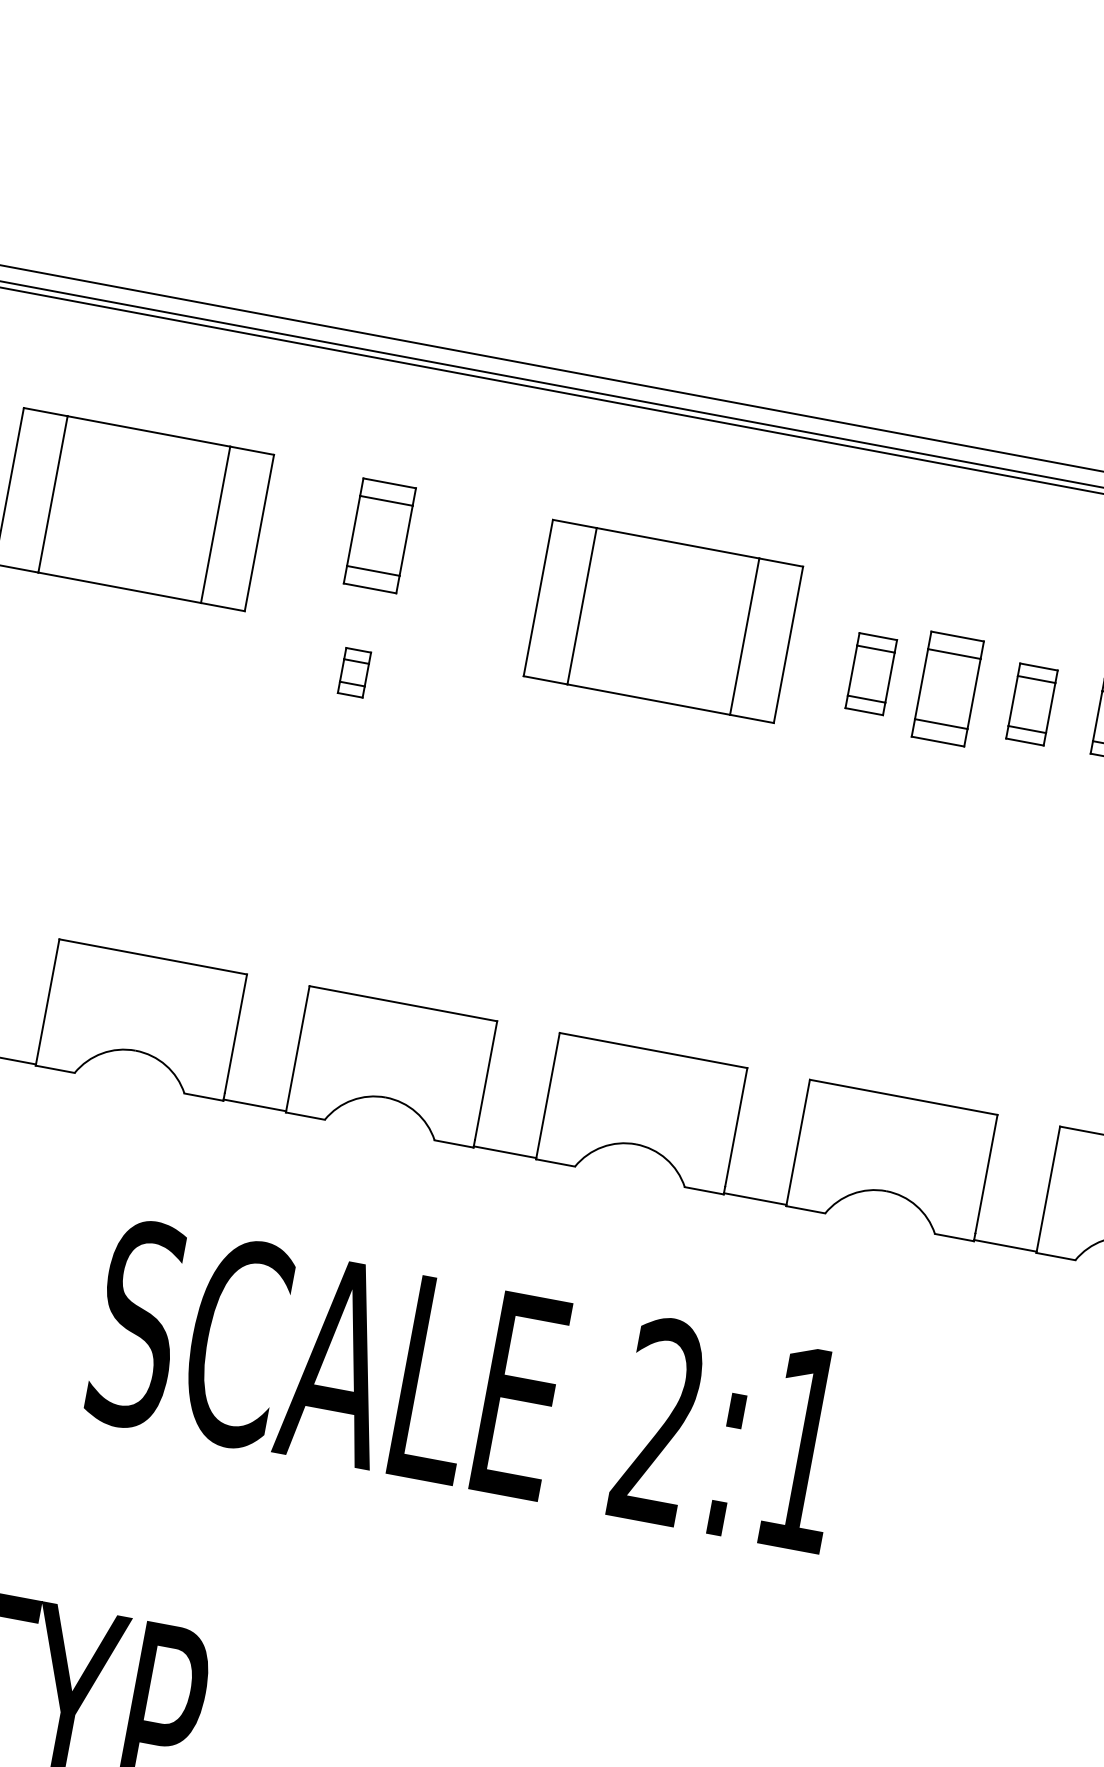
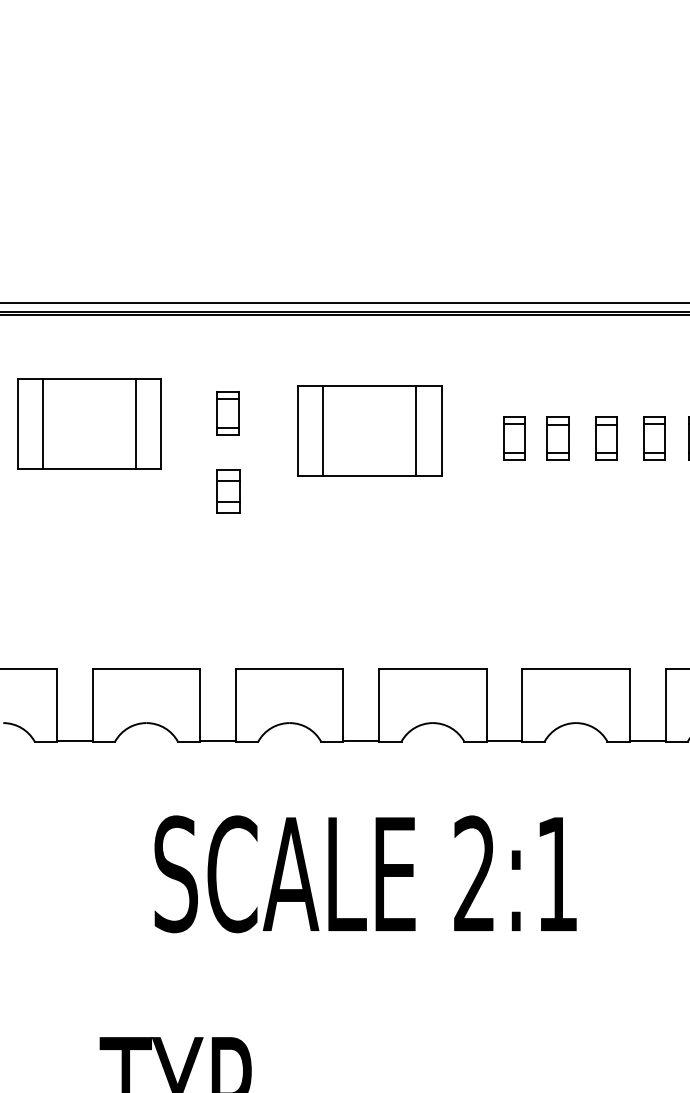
part: (378, 536) -> (227, 413), size x0.71
part: (662, 620) -> (369, 430), moved
part: (354, 672) -> (228, 491), size x1.67
part: (946, 687) -> (557, 438), size x0.71

